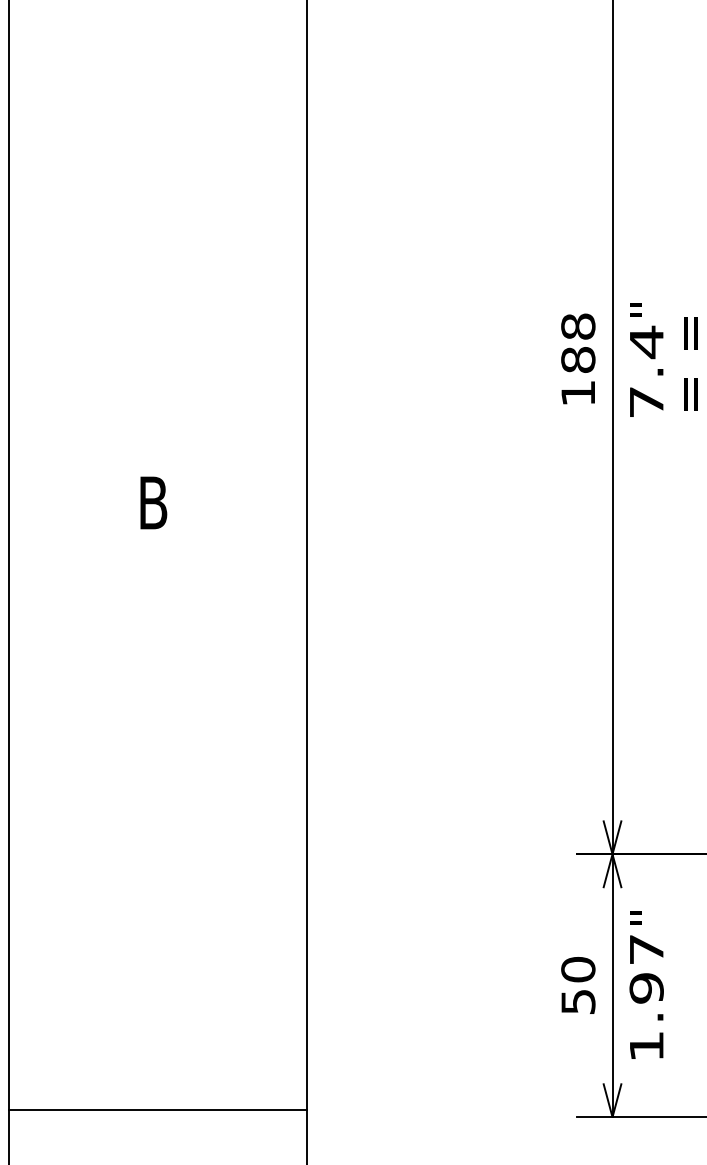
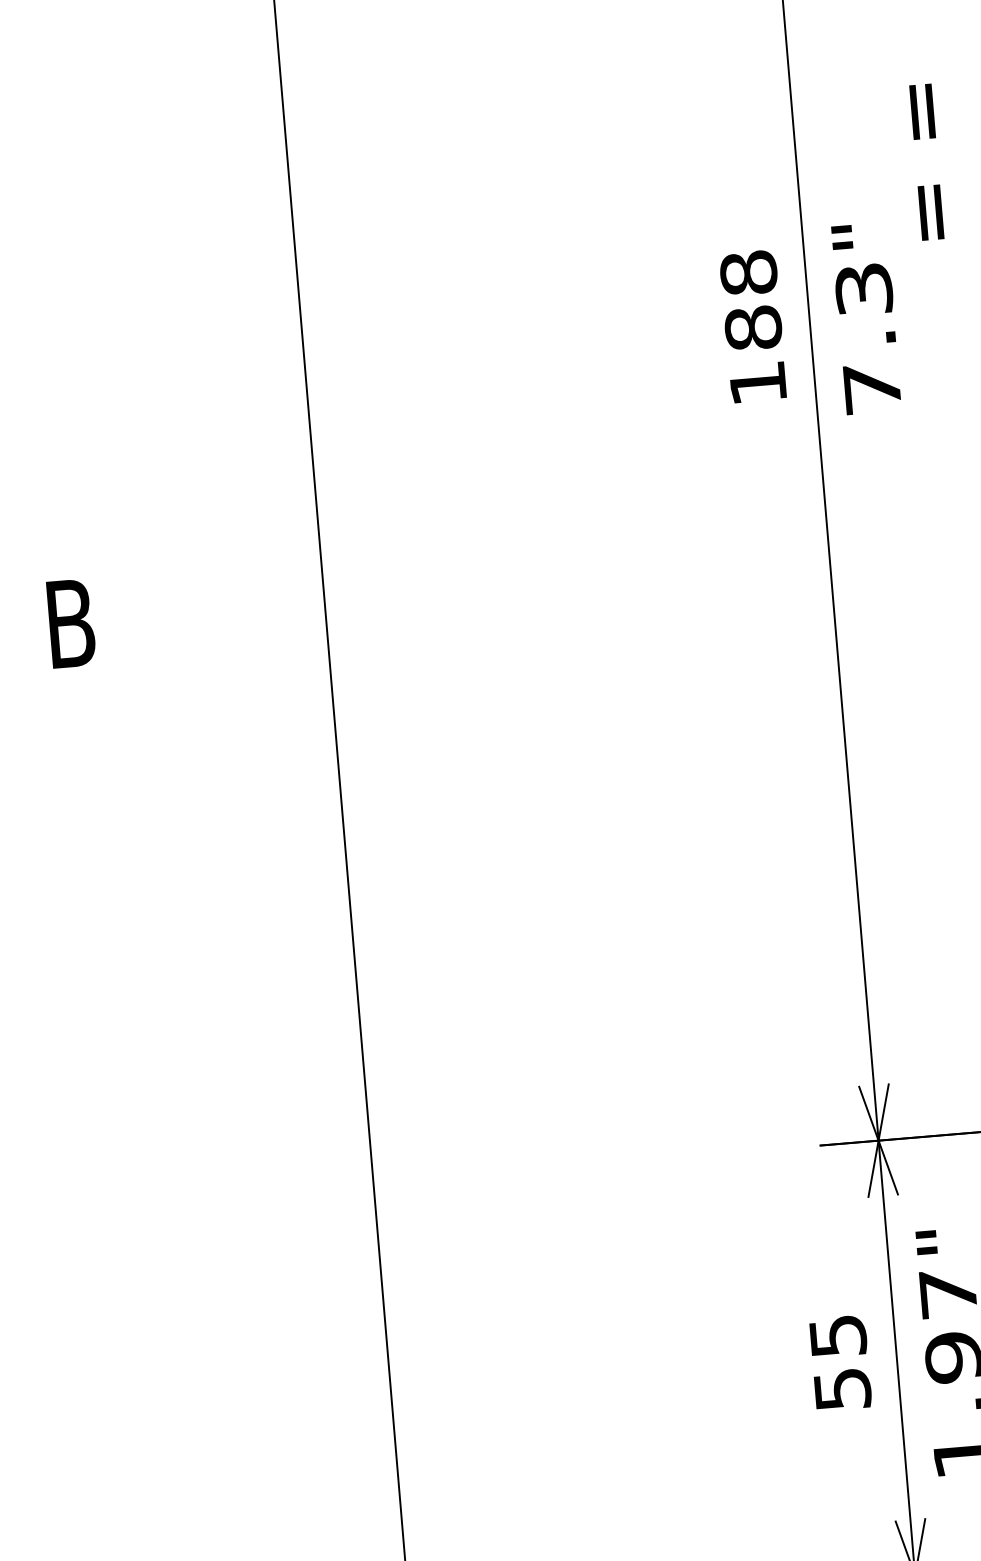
text: (646, 342) -> (863, 289), 7.4 -> 7.3
text: (690, 363) -> (926, 161), moved
text: (578, 969) -> (838, 1335), 50 -> 55

